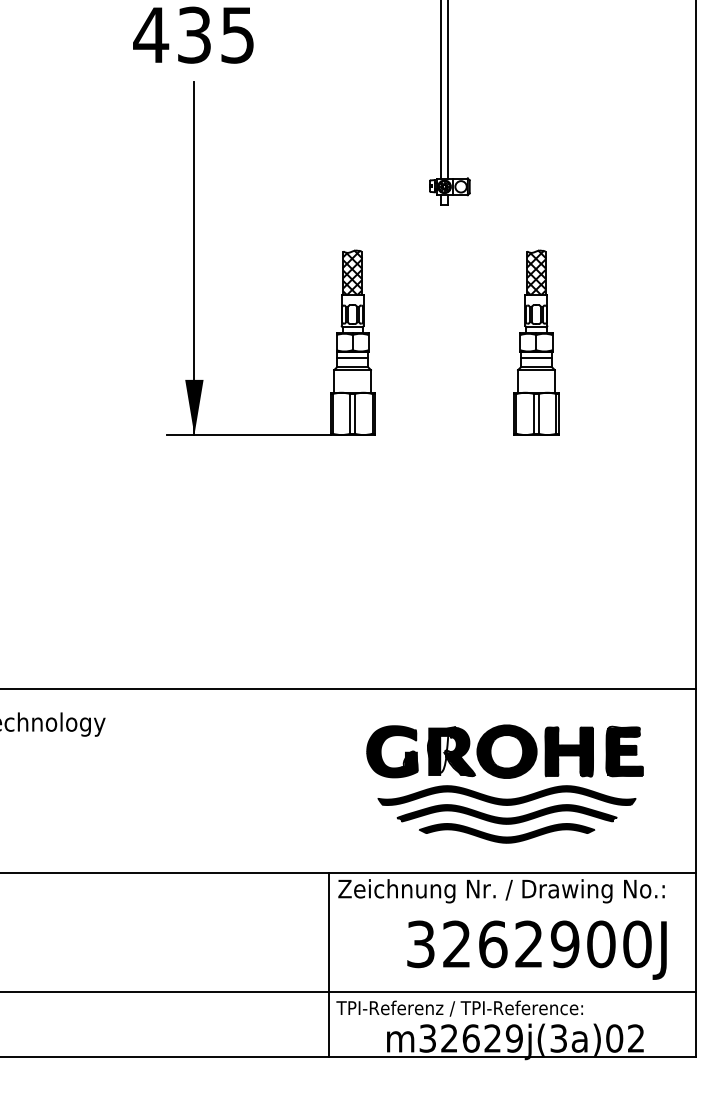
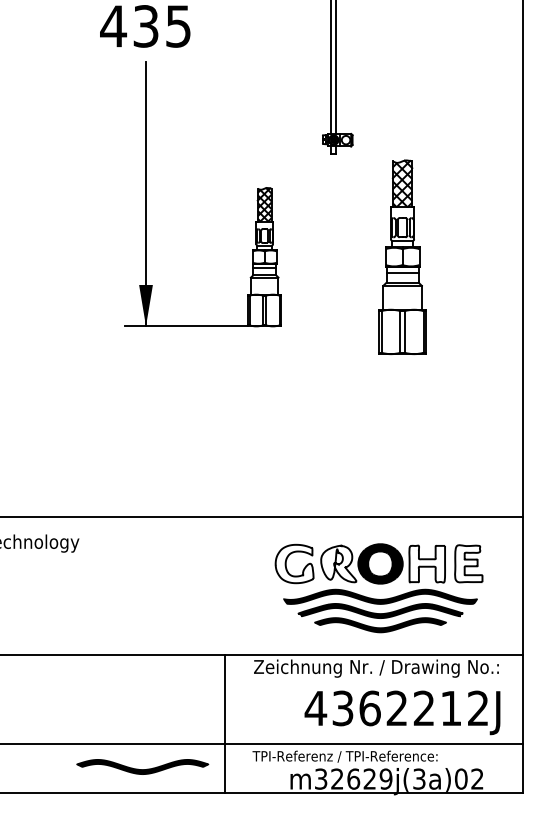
part: (536, 342) -> (402, 256), size x1.4
fill: (392, 751) -> (294, 563), removed
fill: (452, 751) -> (339, 563), removed
fill: (569, 751) -> (427, 563), removed
fill: (624, 751) -> (468, 563), removed
text: (528, 944) -> (396, 708), 3262900J -> 4362212J
line: (328, 964) -> (224, 723), moved
part: (190, 1022) -> (143, 767), added

